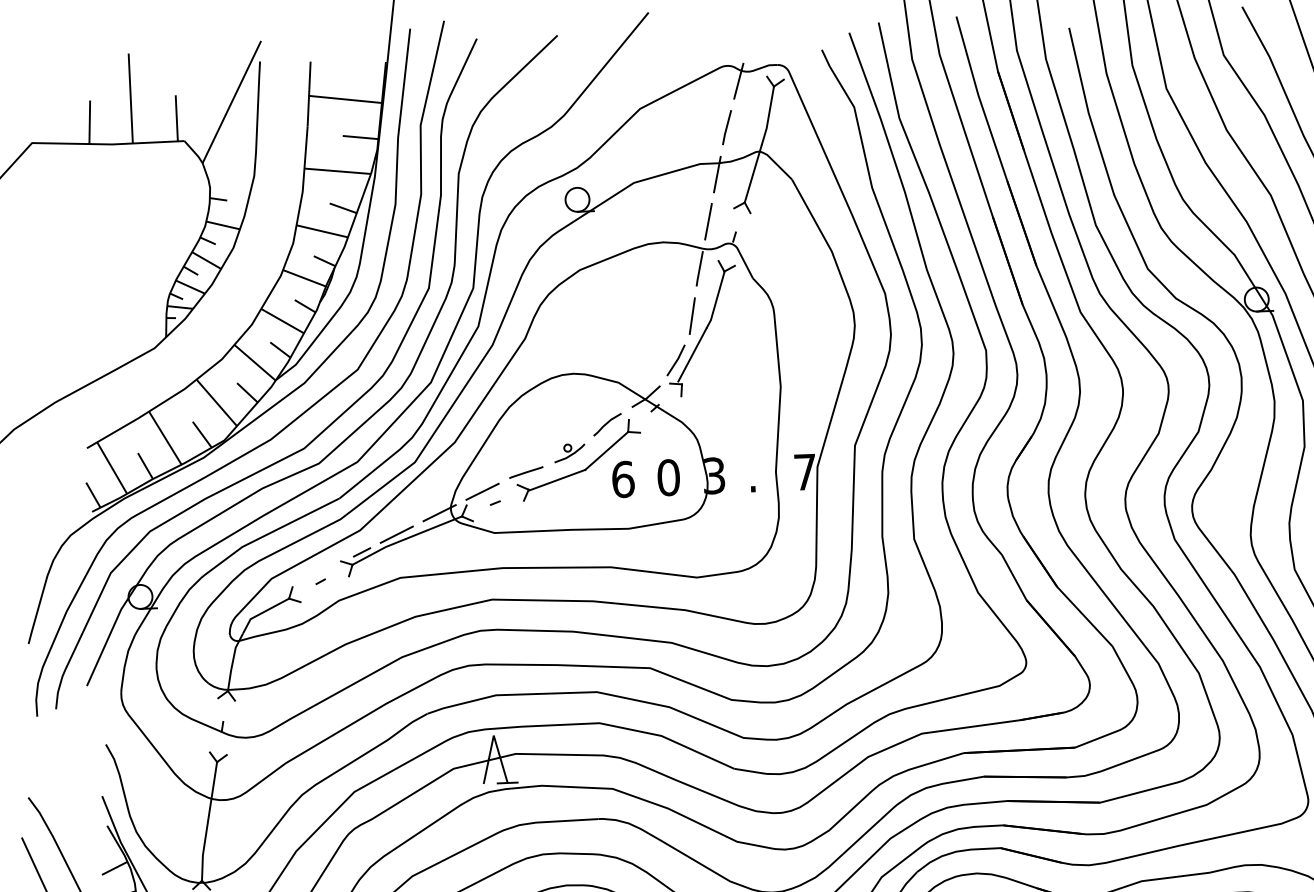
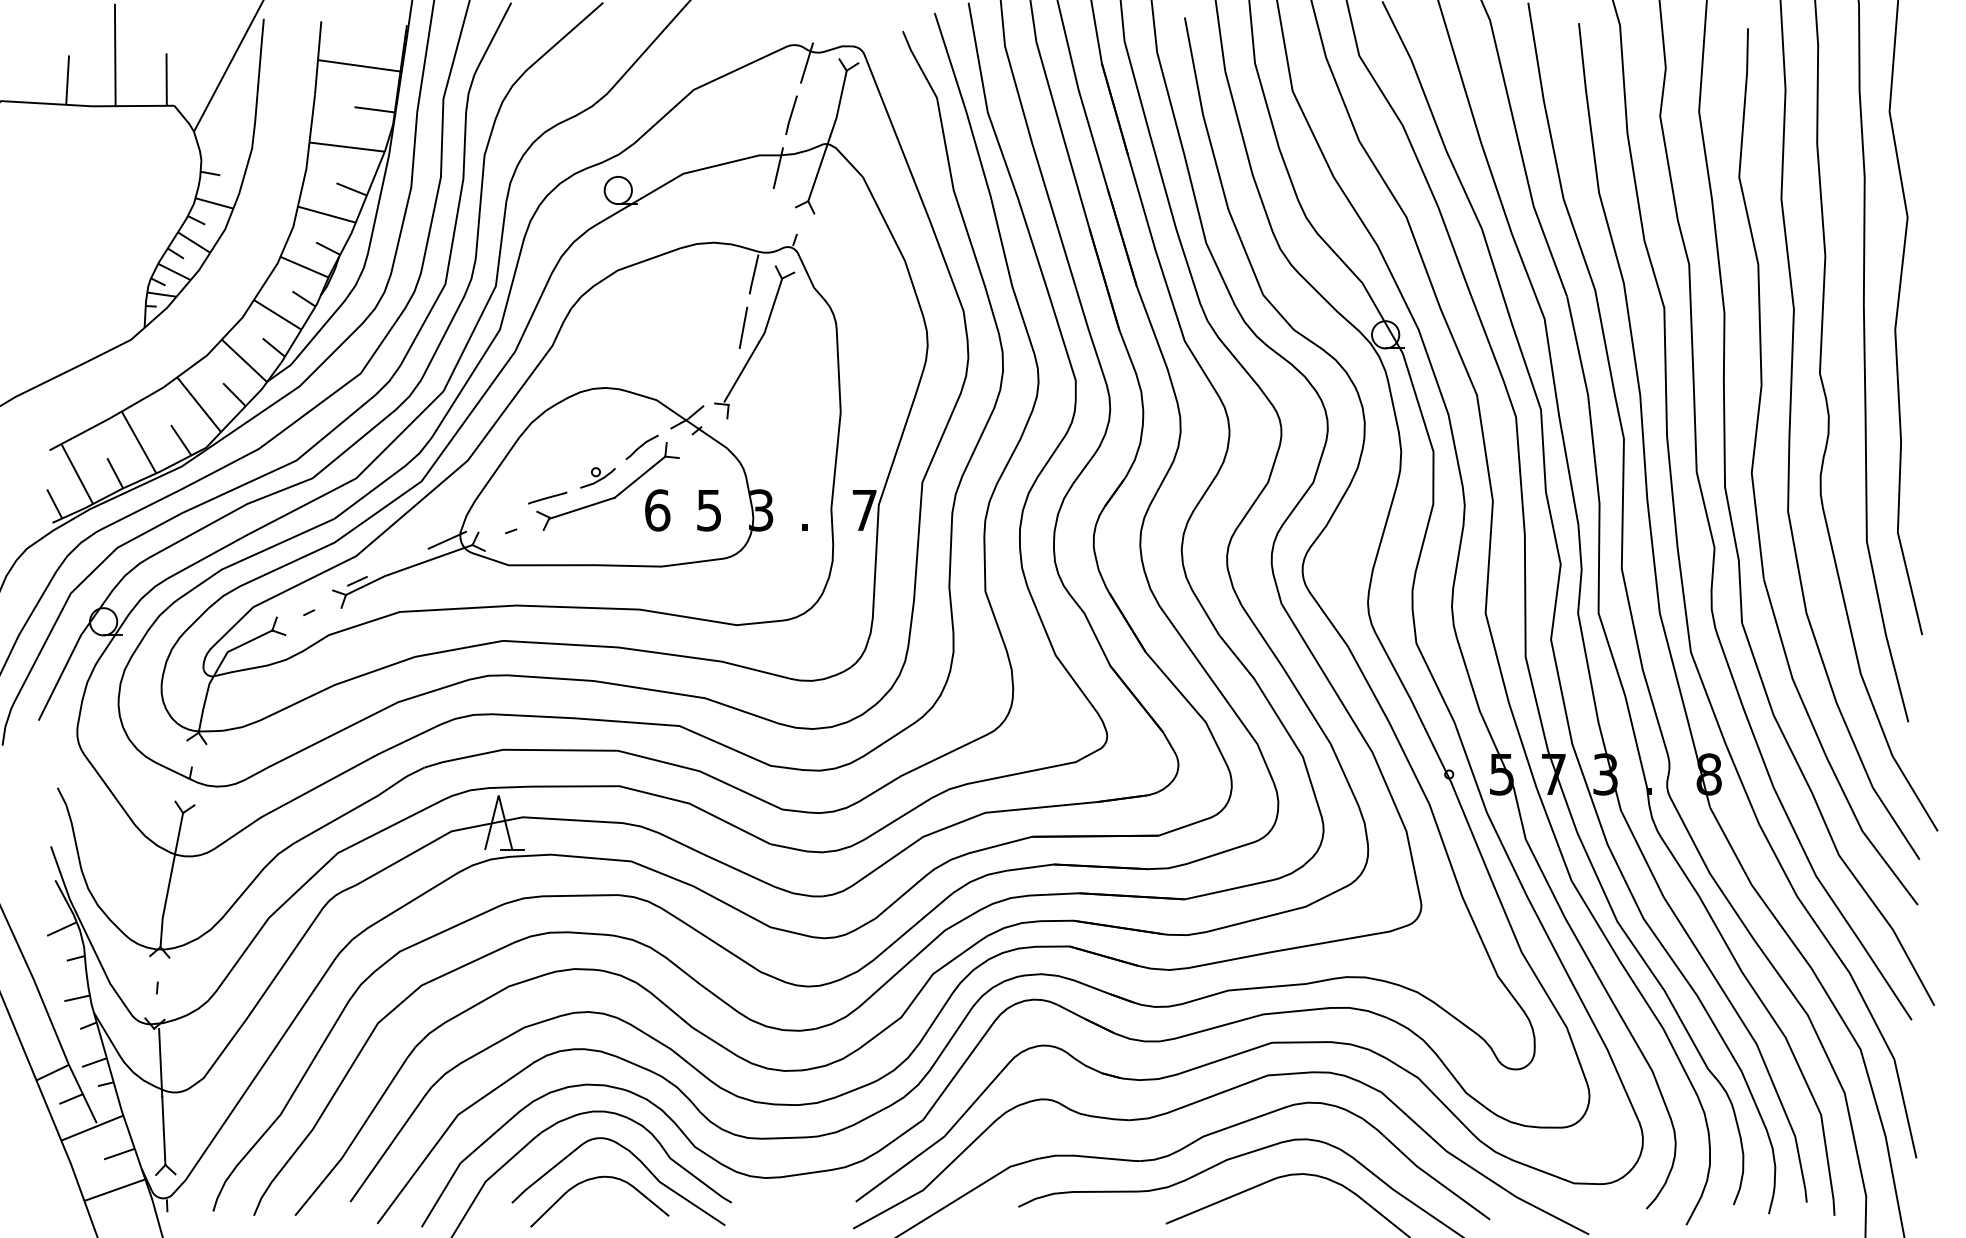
line: (707, 221) -> (765, 221), removed
line: (676, 360) -> (723, 377), removed
text: (668, 477) -> (708, 510), 0 -> 5
line: (482, 491) -> (496, 517), removed
line: (396, 534) -> (397, 562), removed

